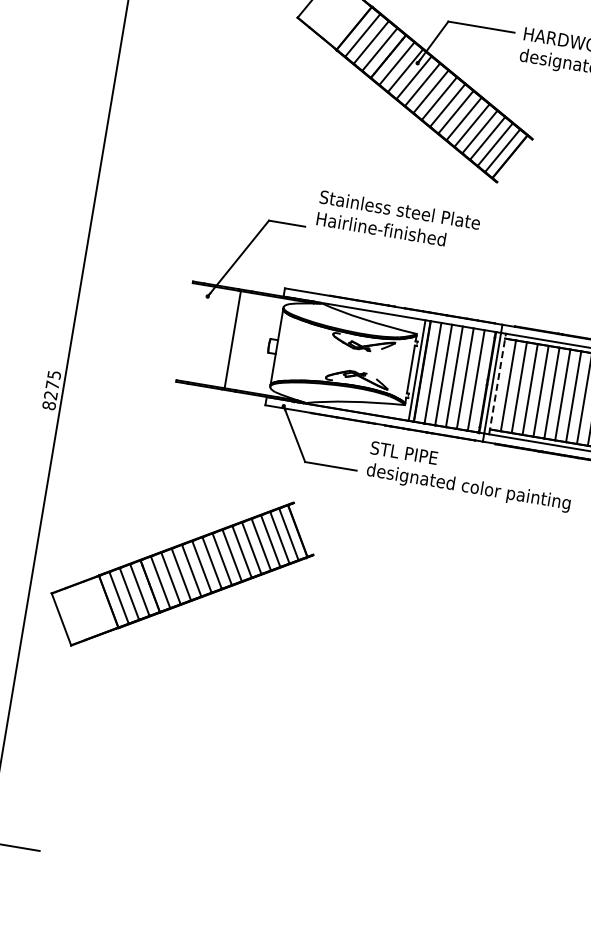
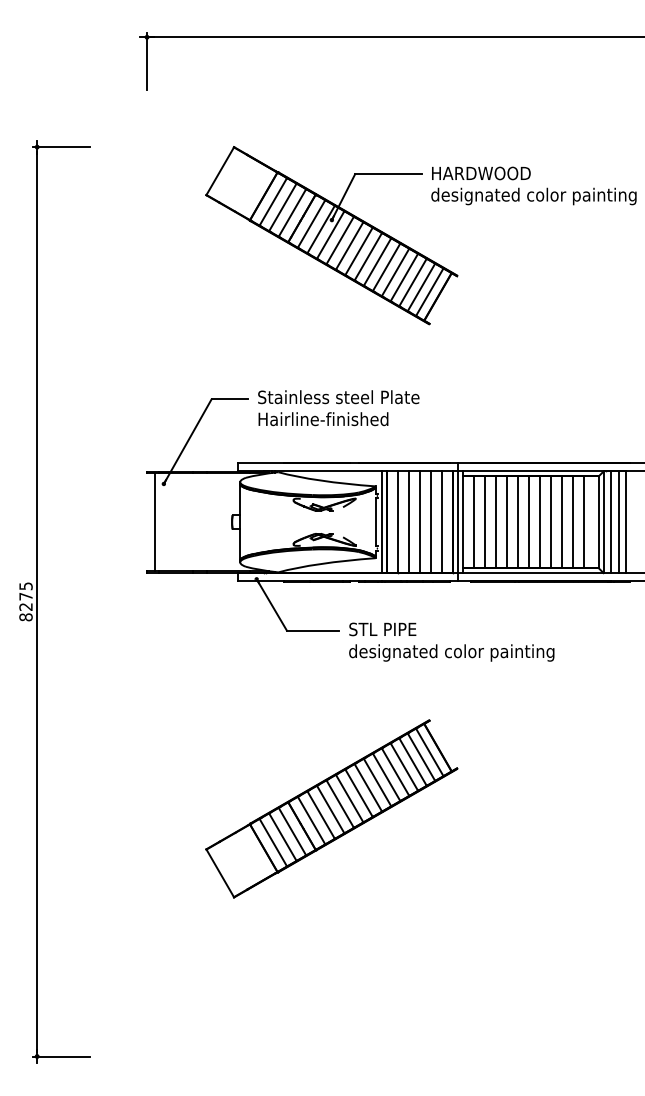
text: (398, 221) -> (338, 408), moved
line: (232, 339) -> (154, 522), moved
line: (497, 384) -> (463, 522), dashed -> solid
text: (470, 476) -> (451, 641), moved
part: (182, 573) -> (331, 808), moved

